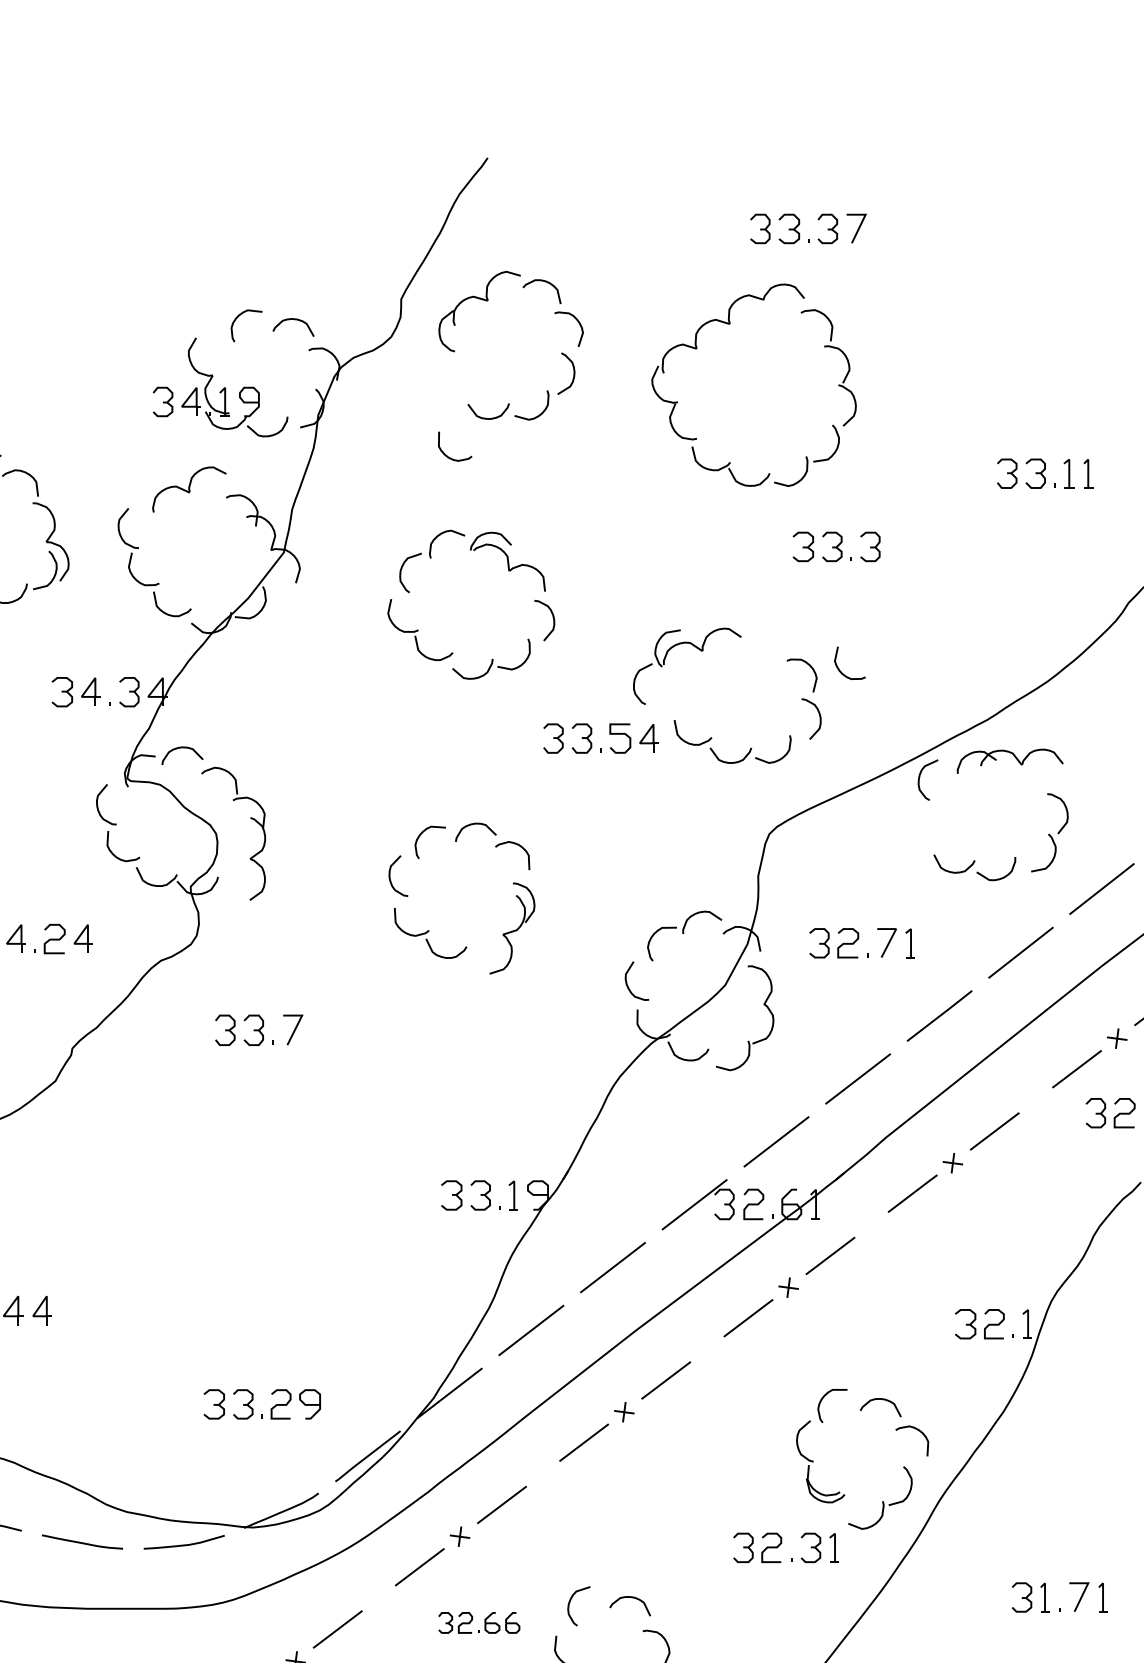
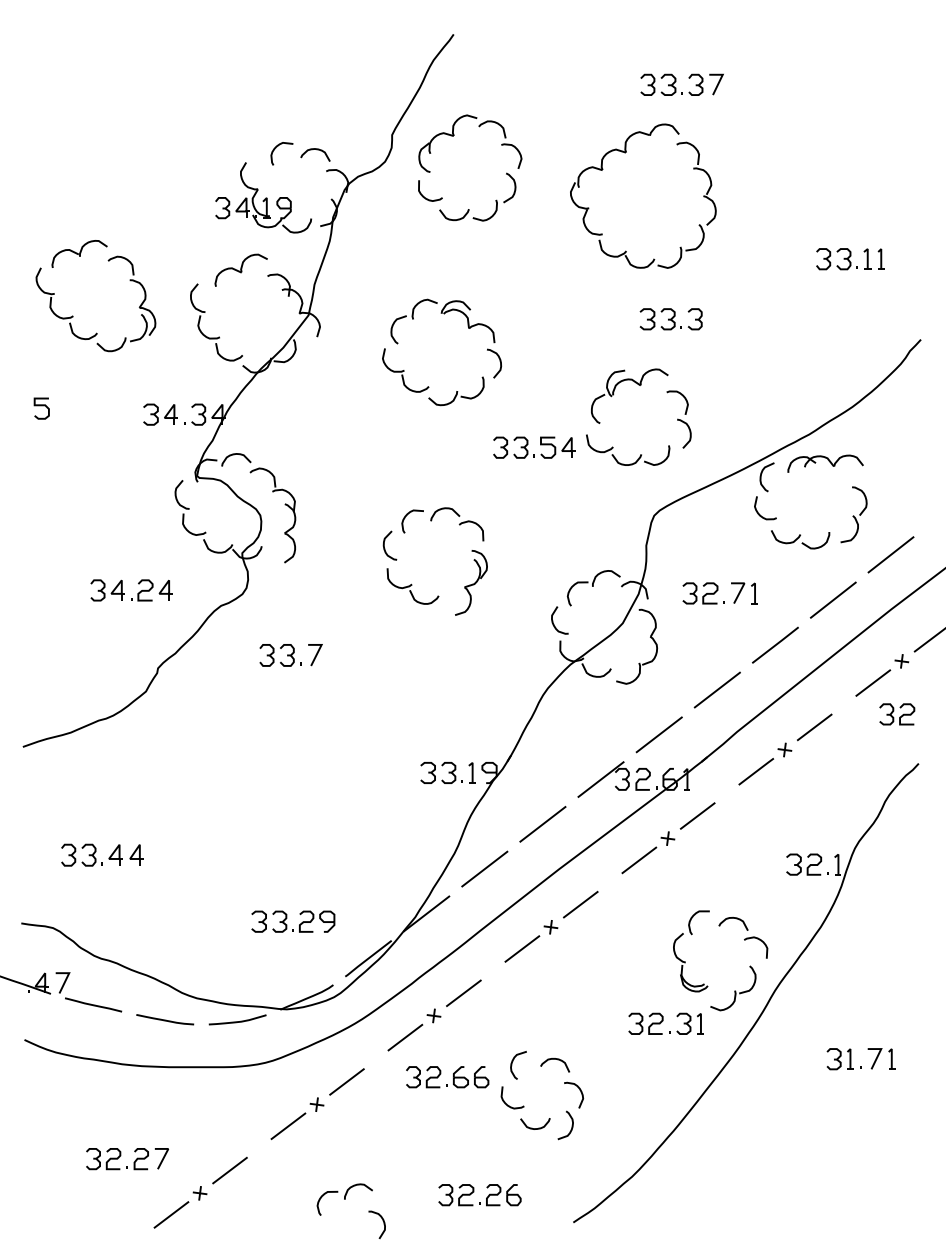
curve: (446, 454) -> (424, 196), moved
part: (835, 547) -> (670, 319), moved
part: (695, 648) -> (635, 383), moved
curve: (839, 668) -> (758, 511), moved
part: (478, 1623) -> (447, 1077), size x1.43

